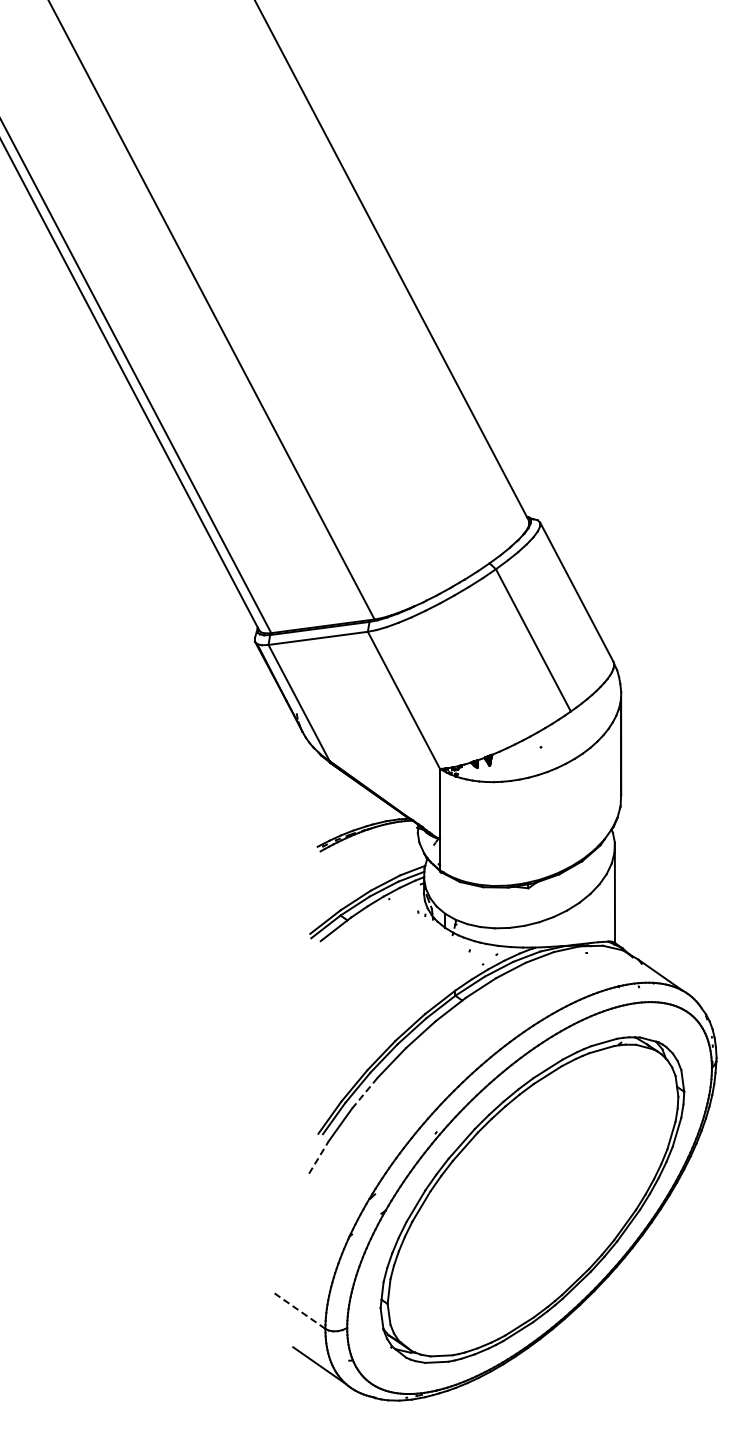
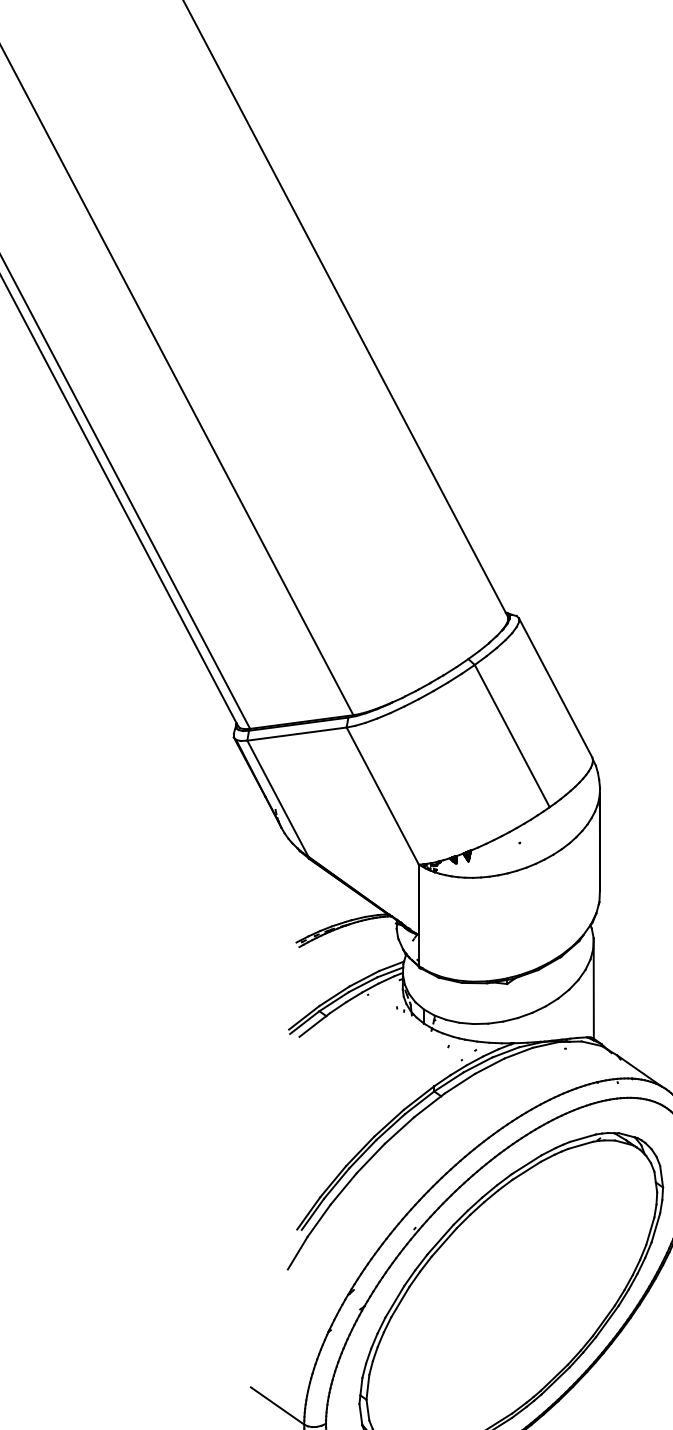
line: (365, 1092) -> (344, 1188), dashed -> solid
line: (319, 1157) -> (298, 1253), dashed -> solid
line: (298, 1310) -> (277, 1406), dashed -> solid

